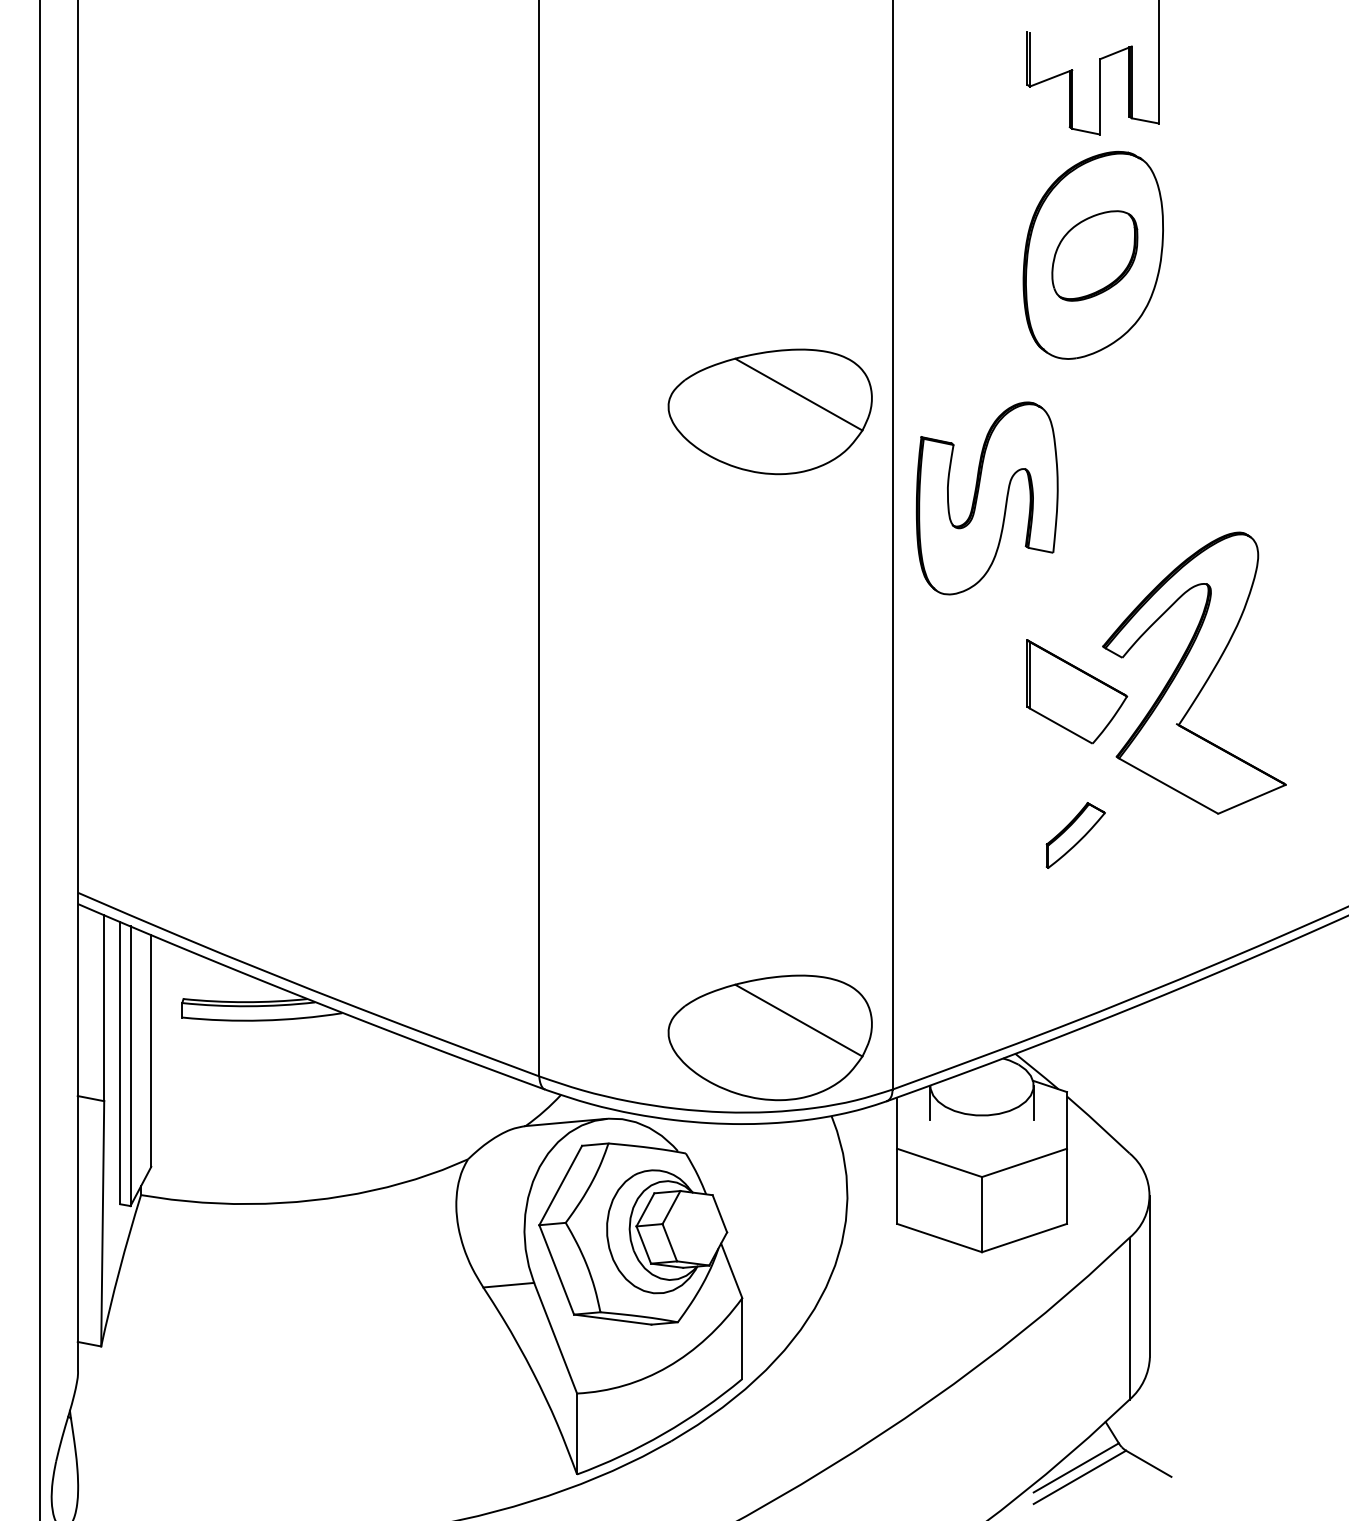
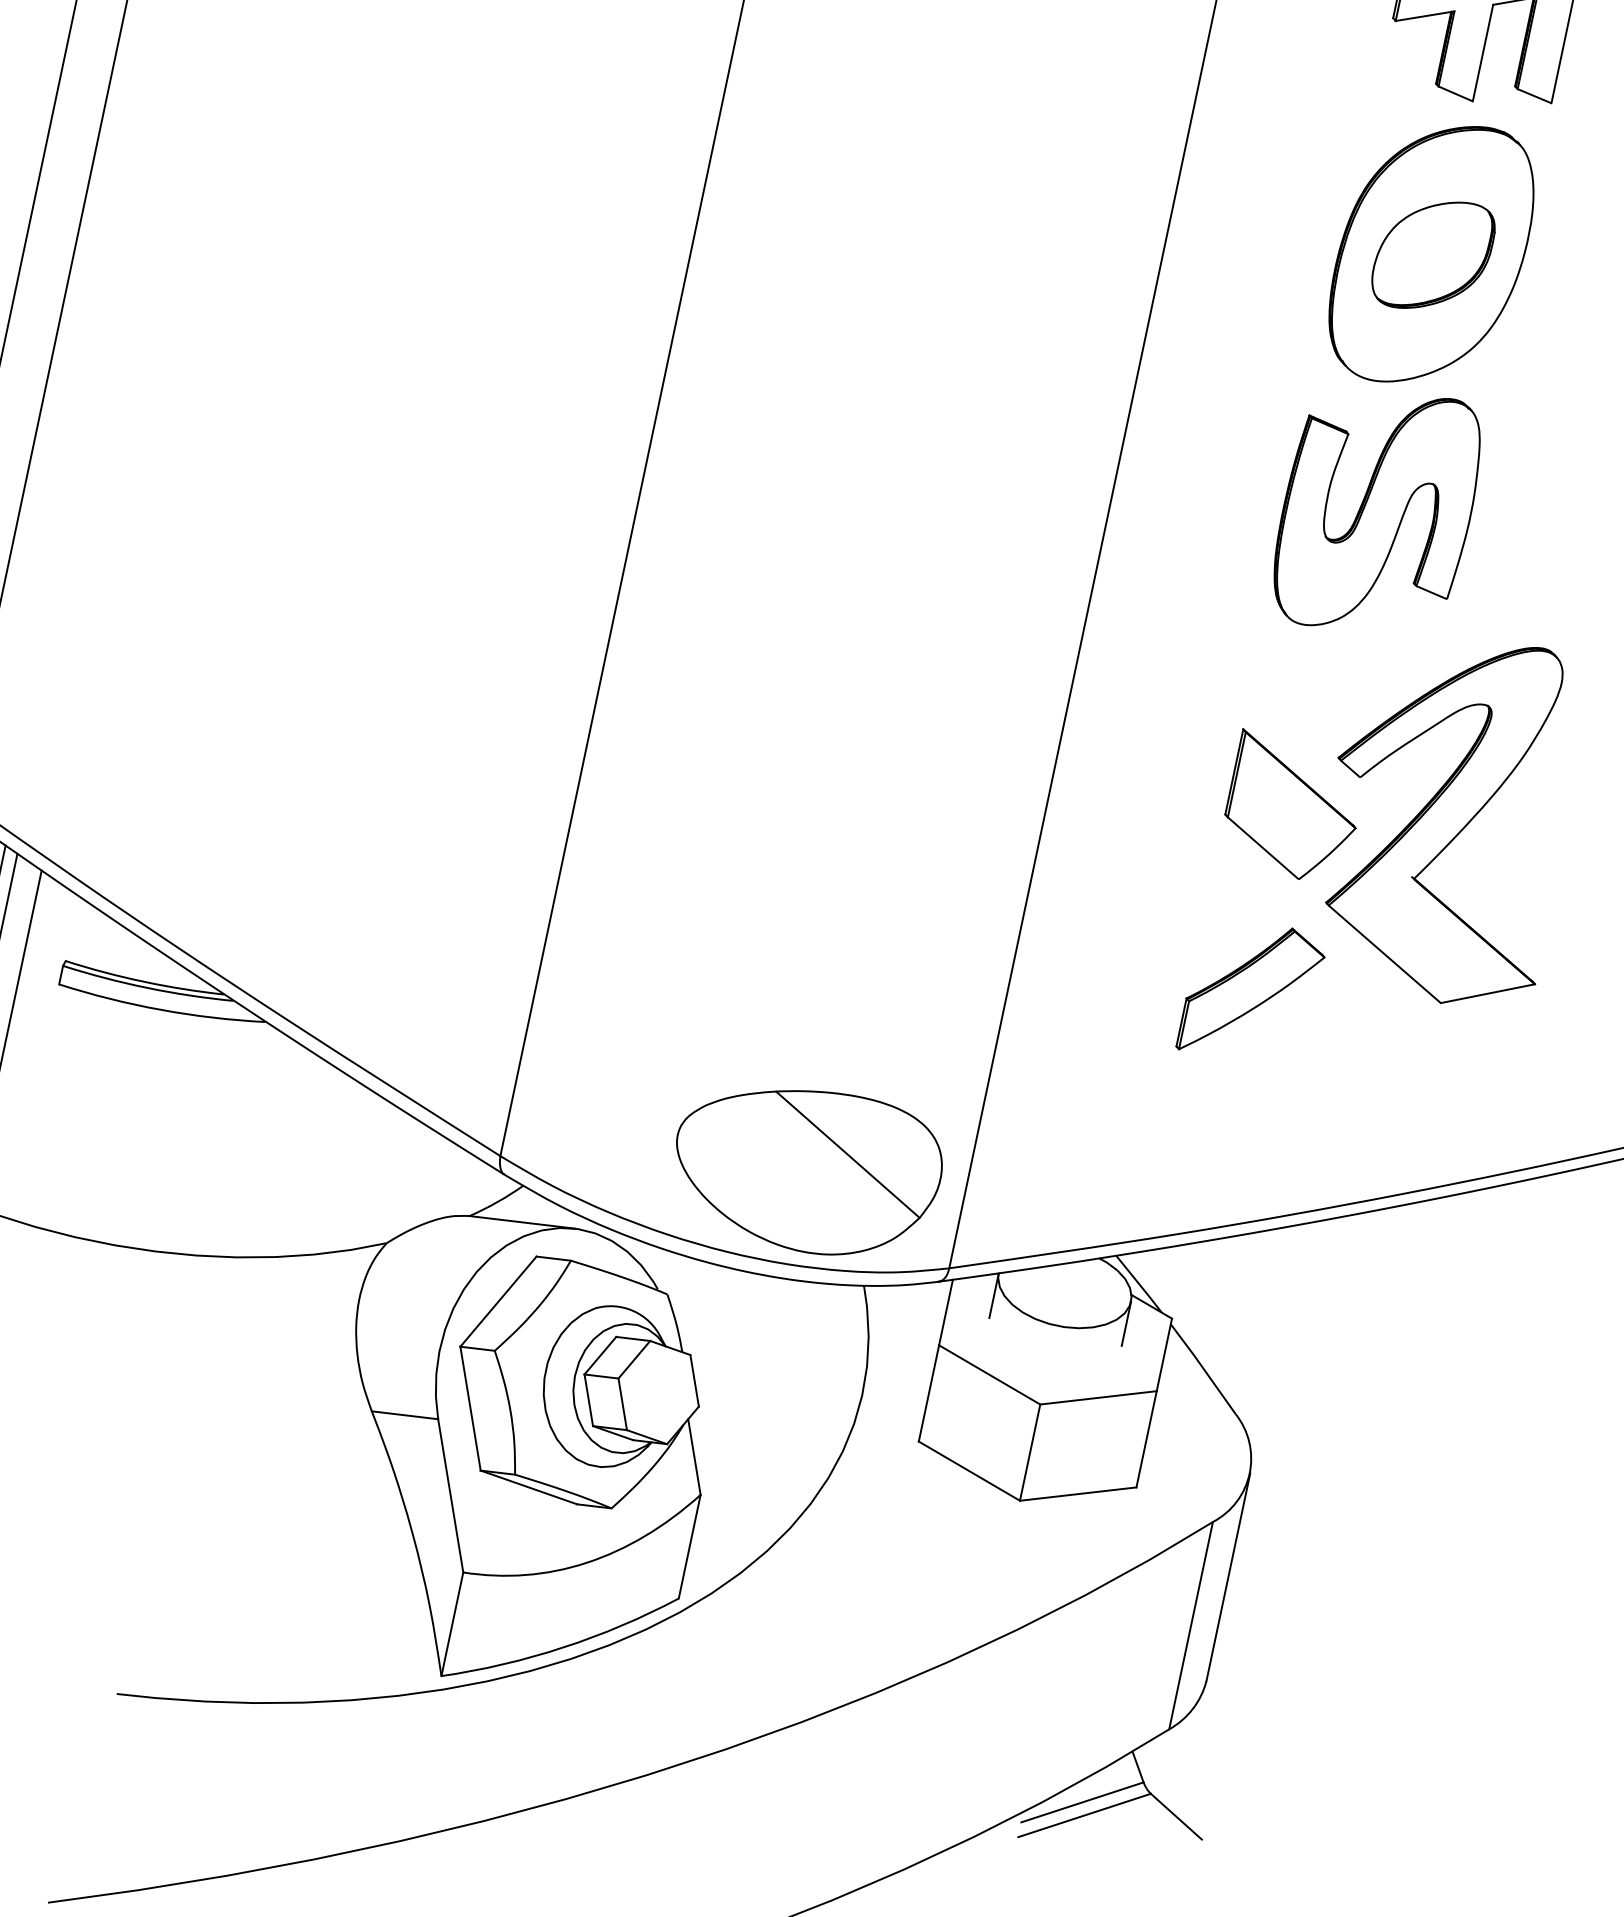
part: (769, 411) -> (974, 366), removed
part: (986, 498) -> (1376, 511), moved
part: (1075, 835) -> (1252, 992), size x1.67

